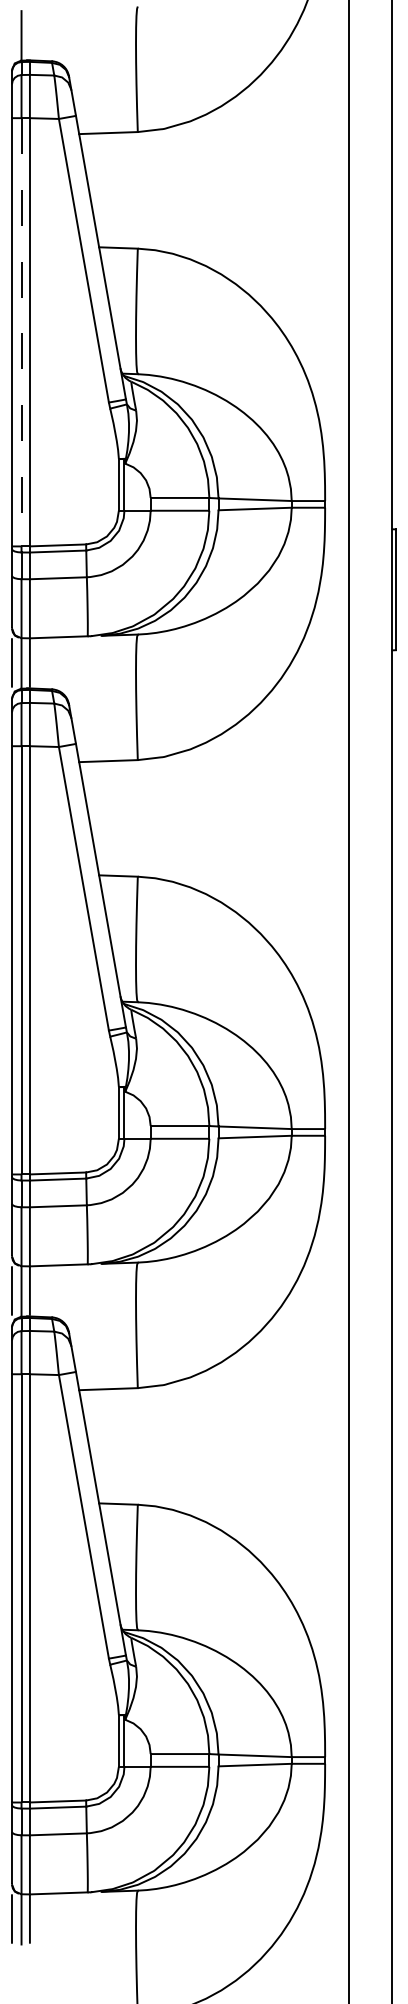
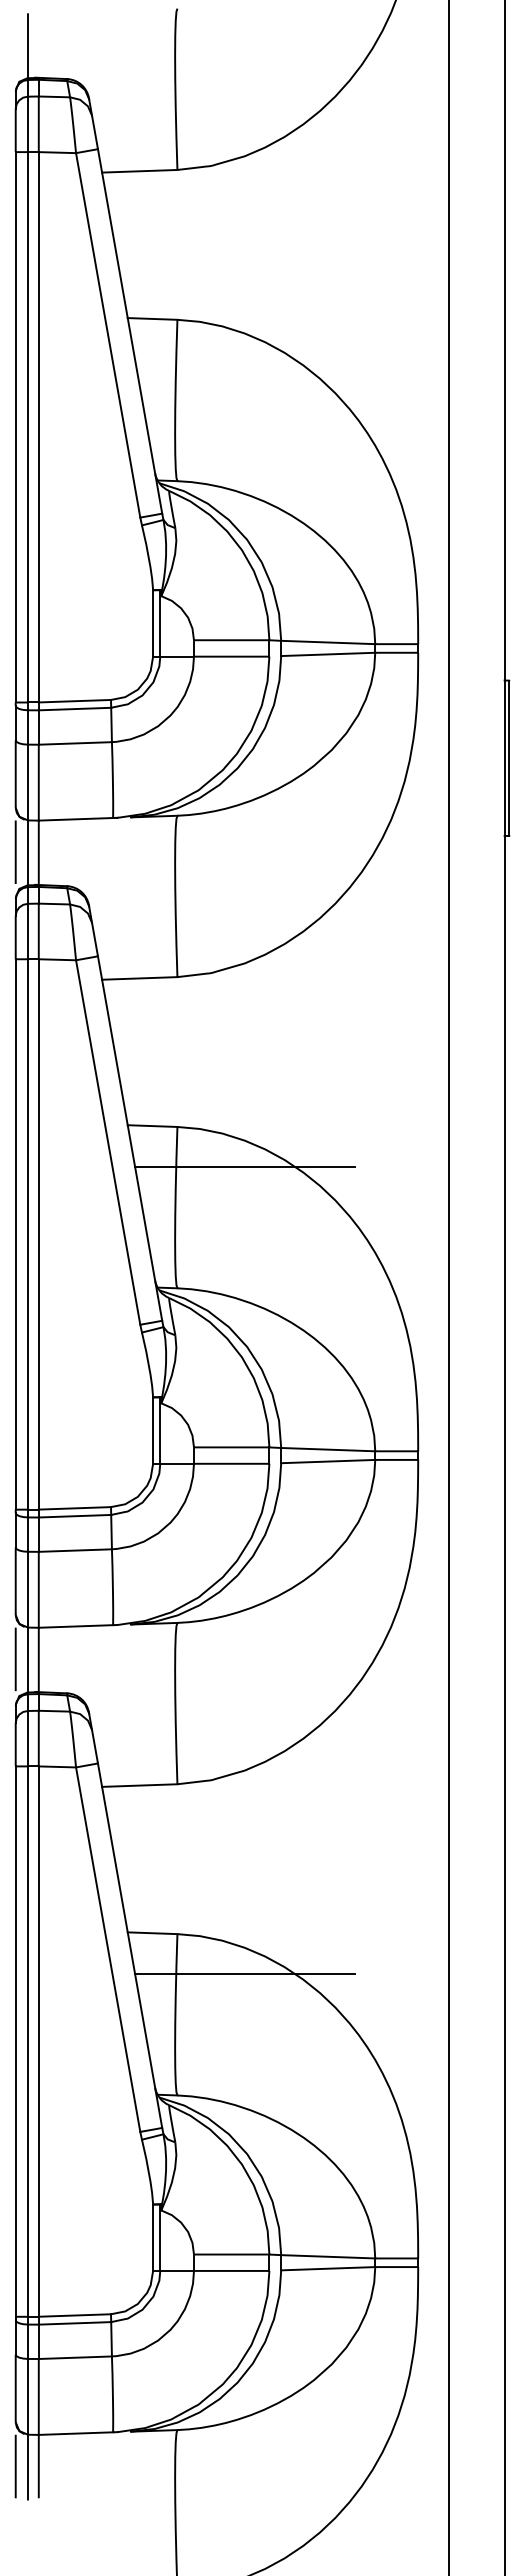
line: (21, 332) -> (28, 427), dashed -> solid
line: (189, 908) -> (244, 1167), added
line: (189, 1536) -> (244, 1974), added

